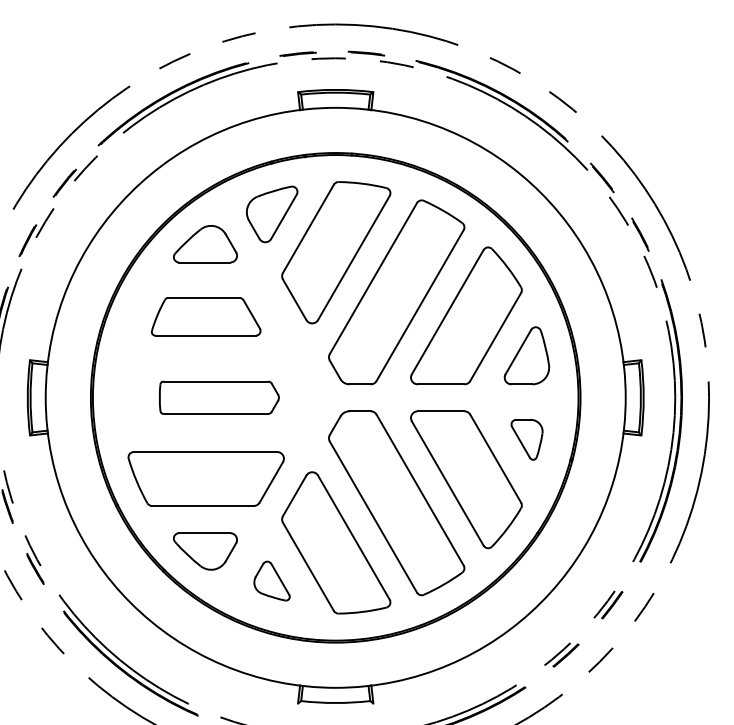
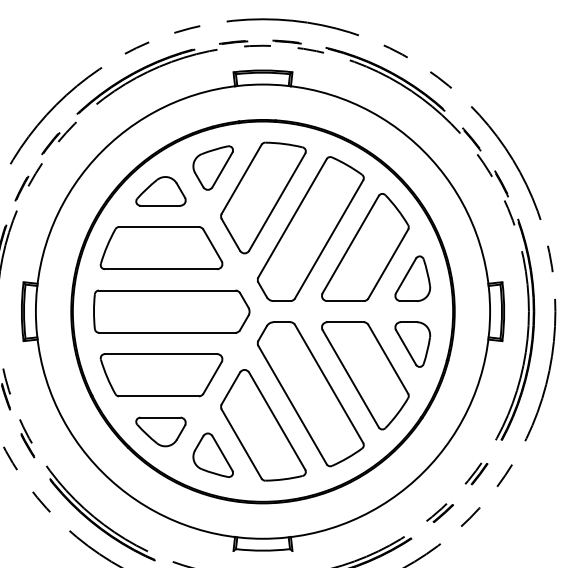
part: (206, 317) -> (161, 248), size x1.43
part: (218, 397) -> (171, 311), size x1.67
part: (526, 439) -> (412, 344), size x1.43
part: (271, 580) -> (212, 454), size x1.43

